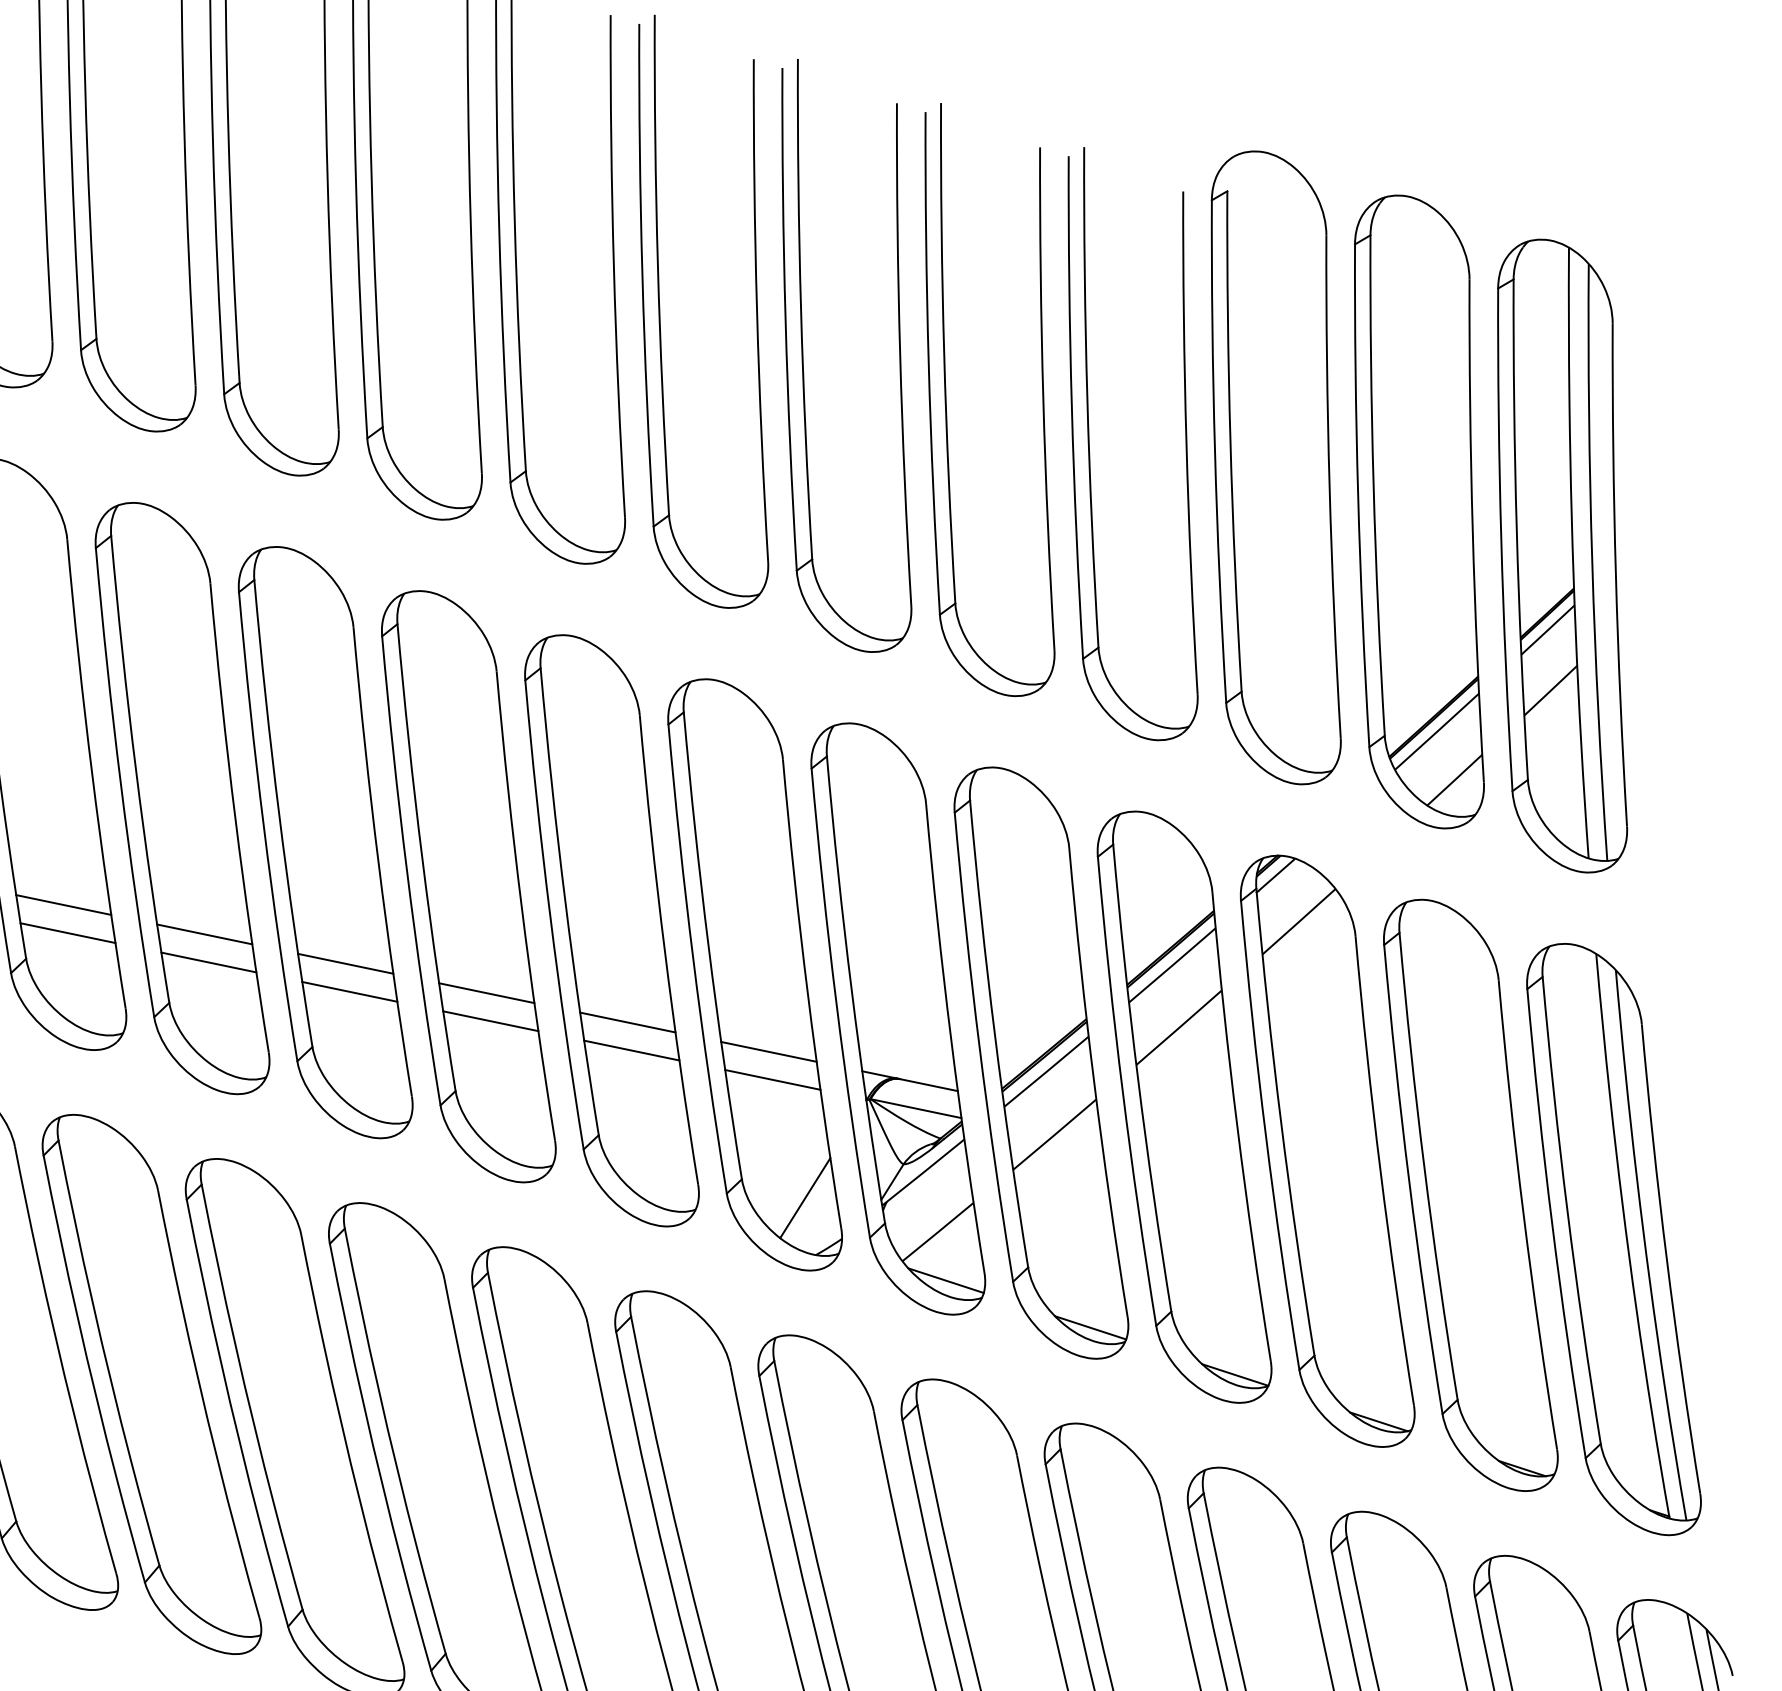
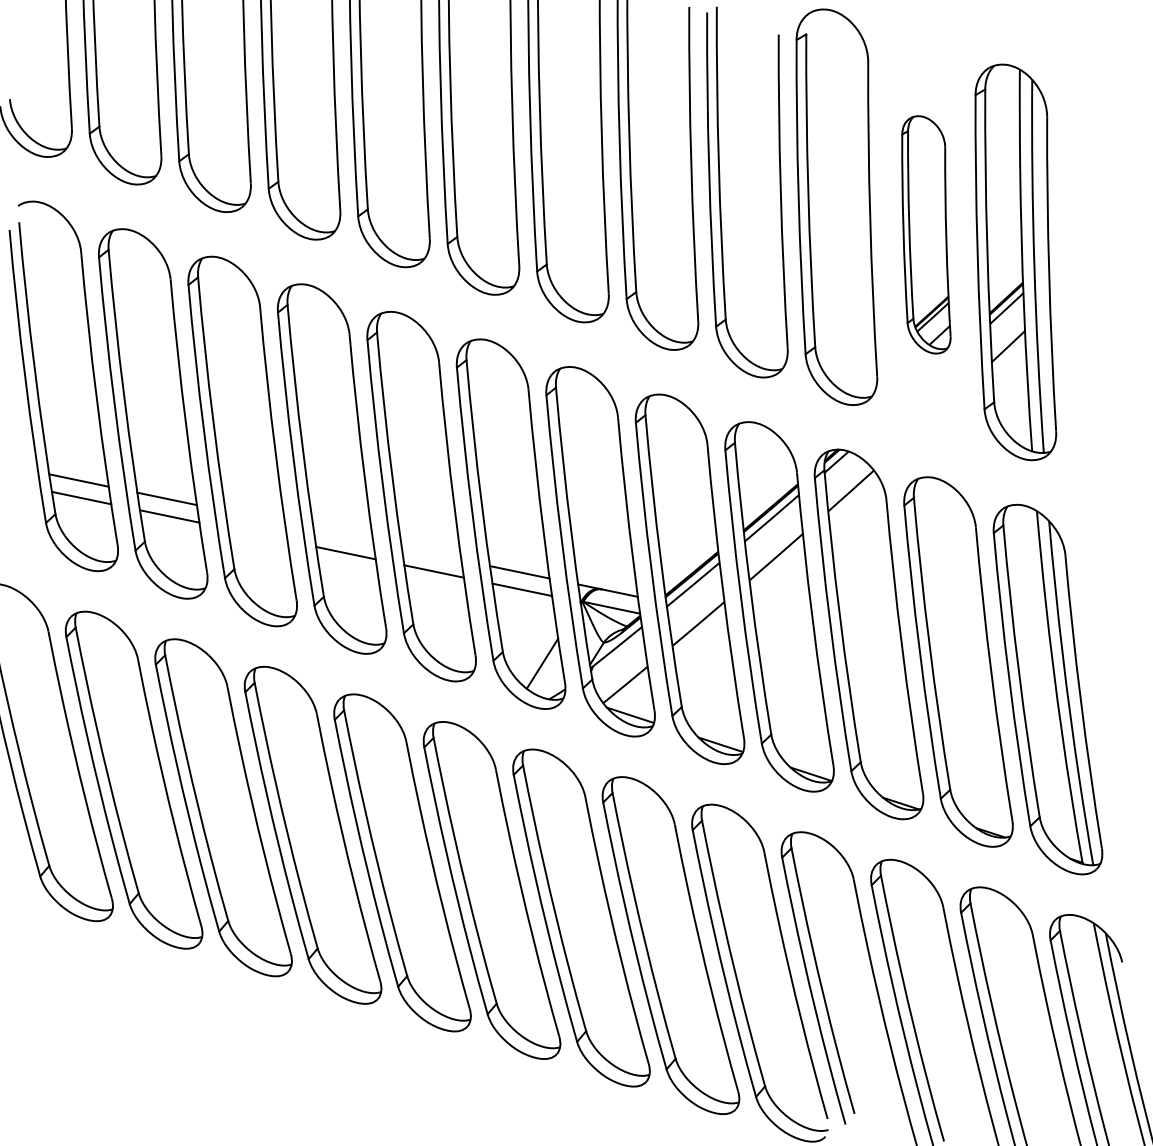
part: (1419, 511) -> (926, 234), size x0.6
line: (344, 964) -> (254, 517), removed
line: (349, 991) -> (257, 534), removed
line: (486, 992) -> (343, 535), removed
line: (627, 1021) -> (431, 553), removed

